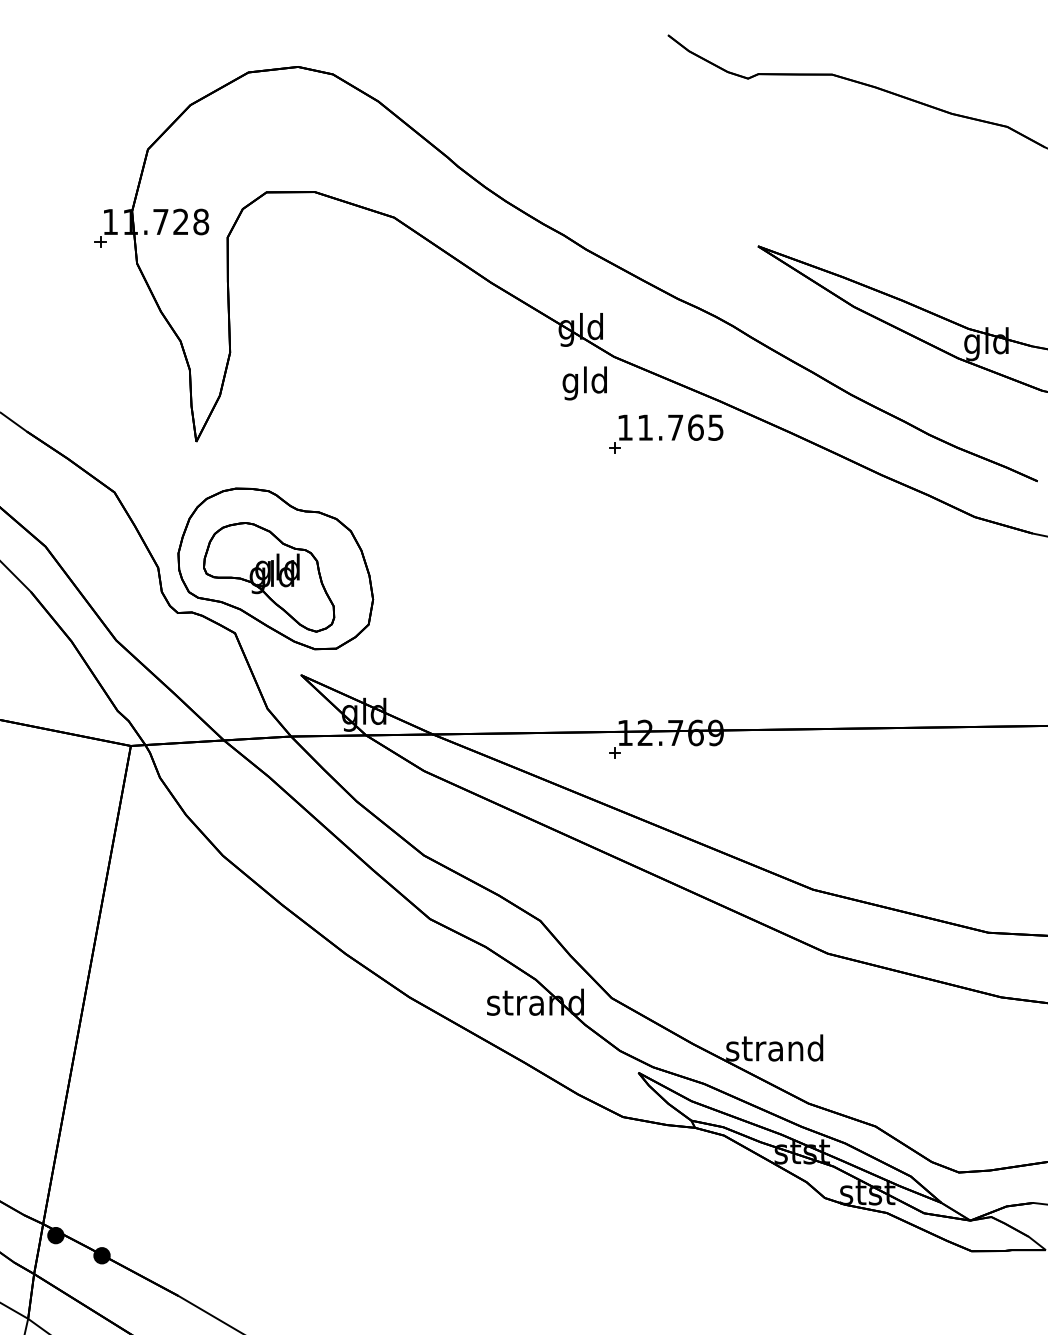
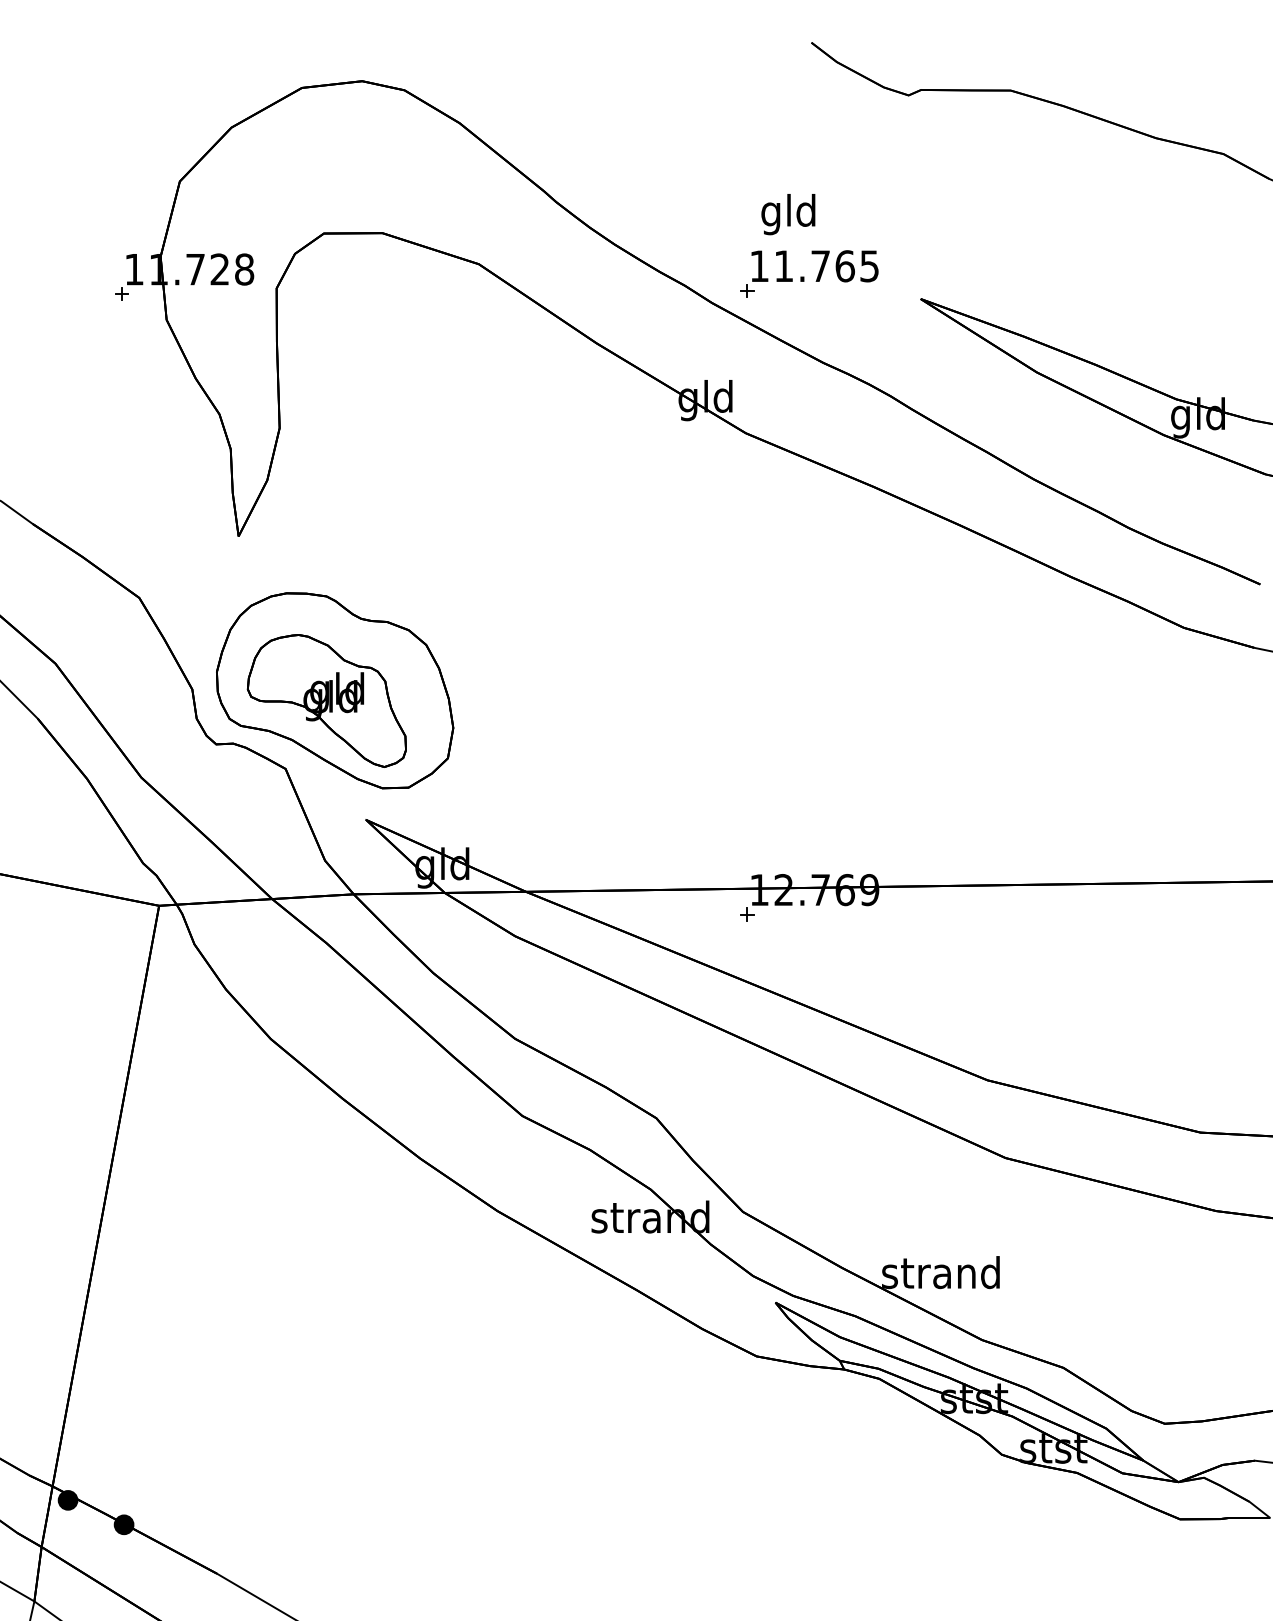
text: (584, 383) -> (788, 214), moved
part: (666, 433) -> (809, 273), moved

